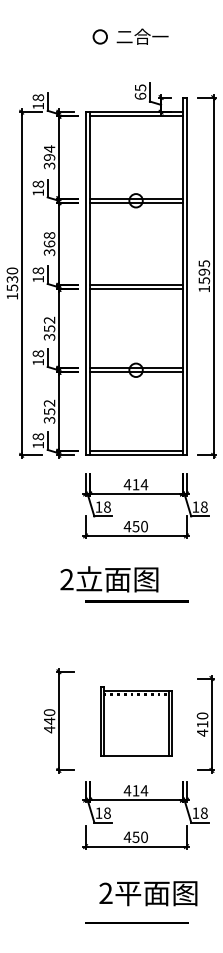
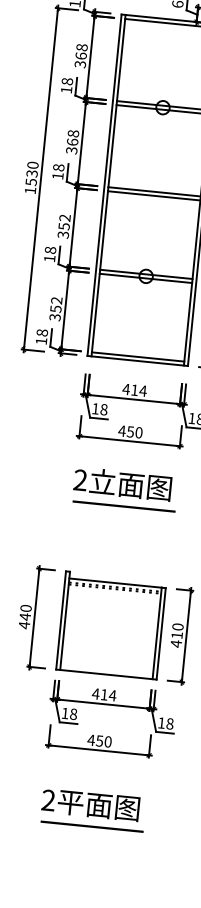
text: (49, 152) -> (81, 51), 394 -> 368
text: (109, 579) -> (122, 484), moved
part: (136, 720) -> (111, 624), size x1.43
text: (148, 893) -> (90, 804), moved

